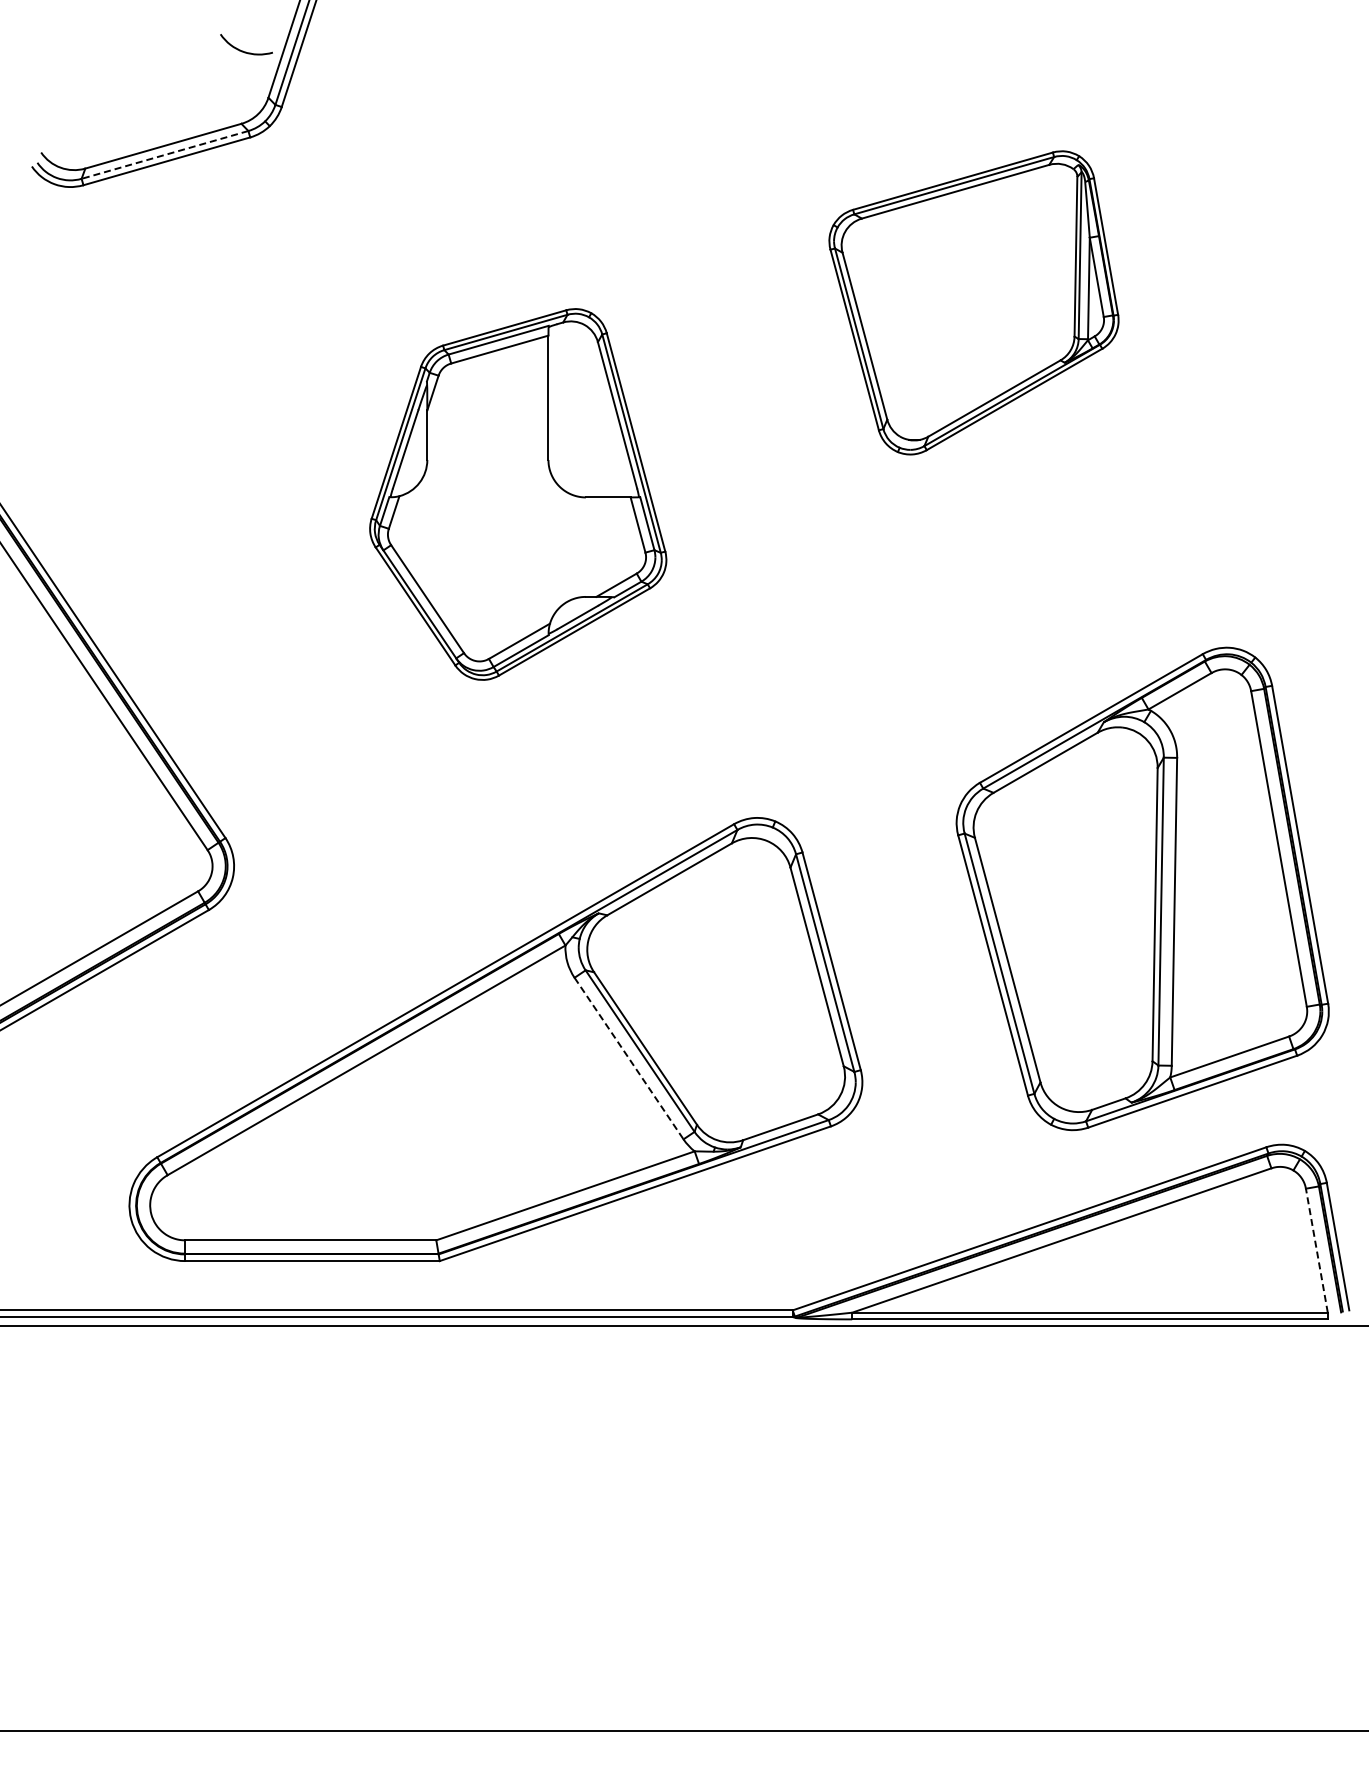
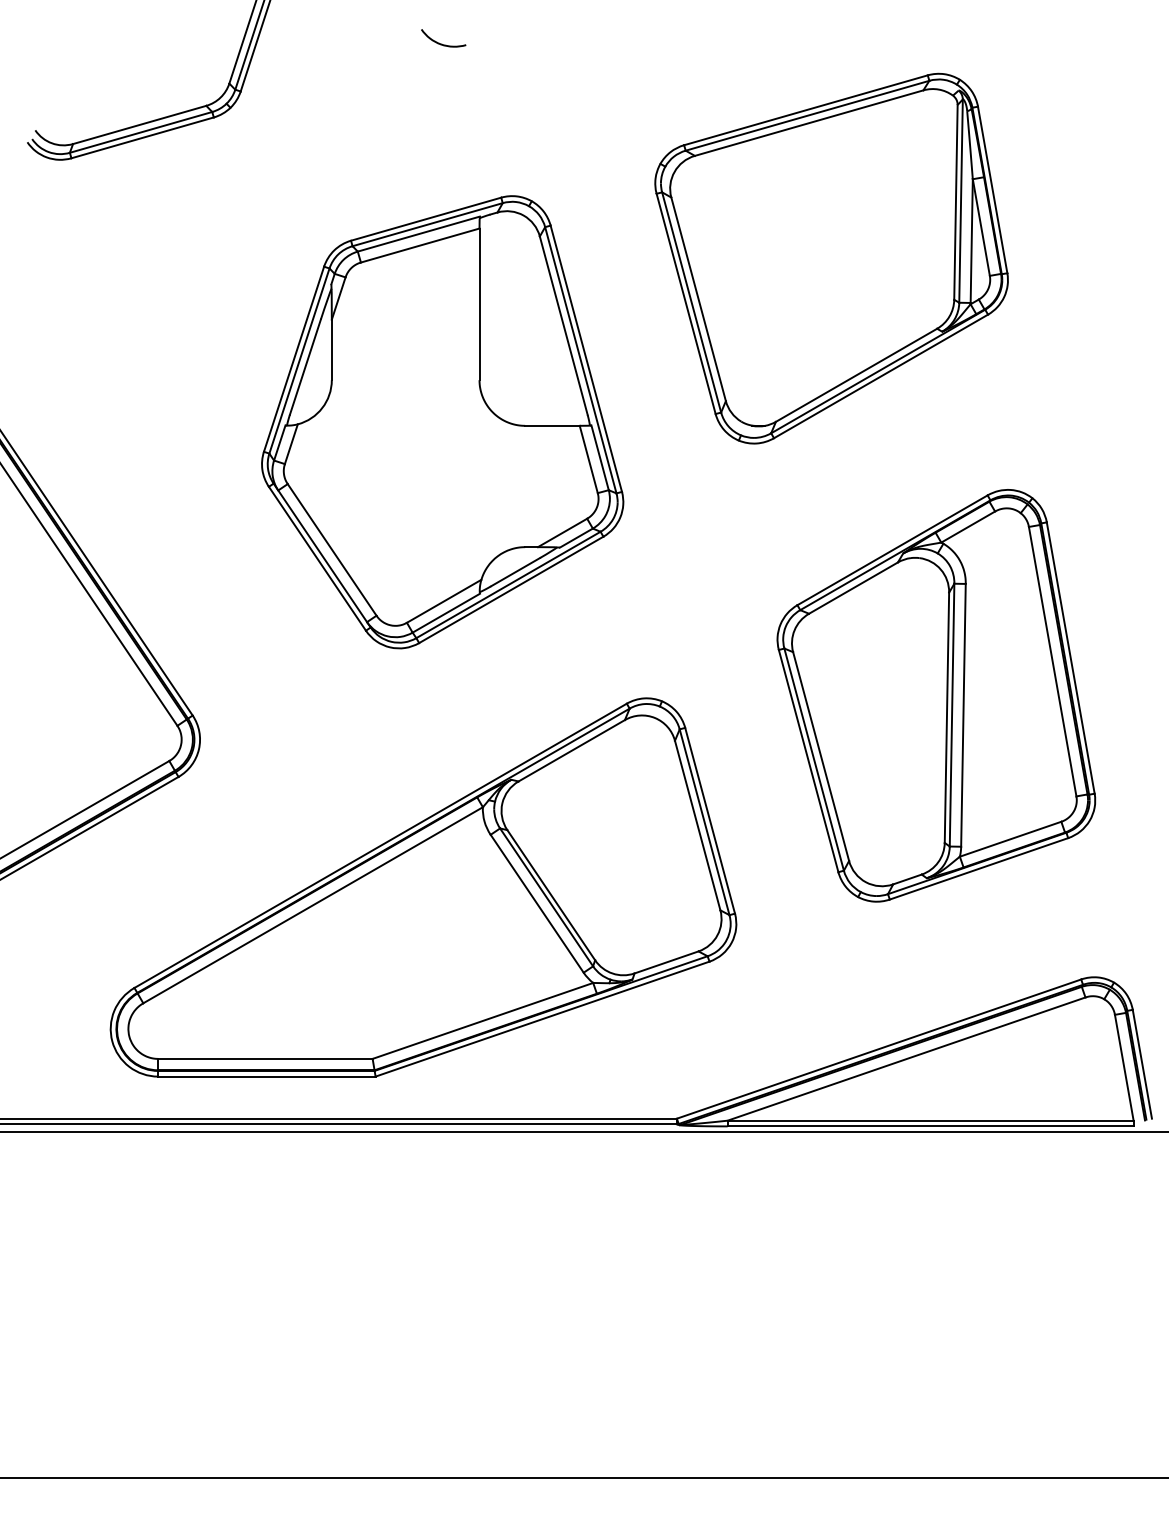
curve: (243, 50) -> (441, 43), moved
line: (165, 154) -> (141, 132), dashed -> solid
part: (973, 302) -> (831, 258), size x1.43
part: (517, 494) -> (441, 422), size x1.43
part: (1142, 888) -> (936, 695), moved
line: (629, 1058) -> (537, 903), dashed -> solid
line: (1316, 1250) -> (1123, 1067), dashed -> solid

